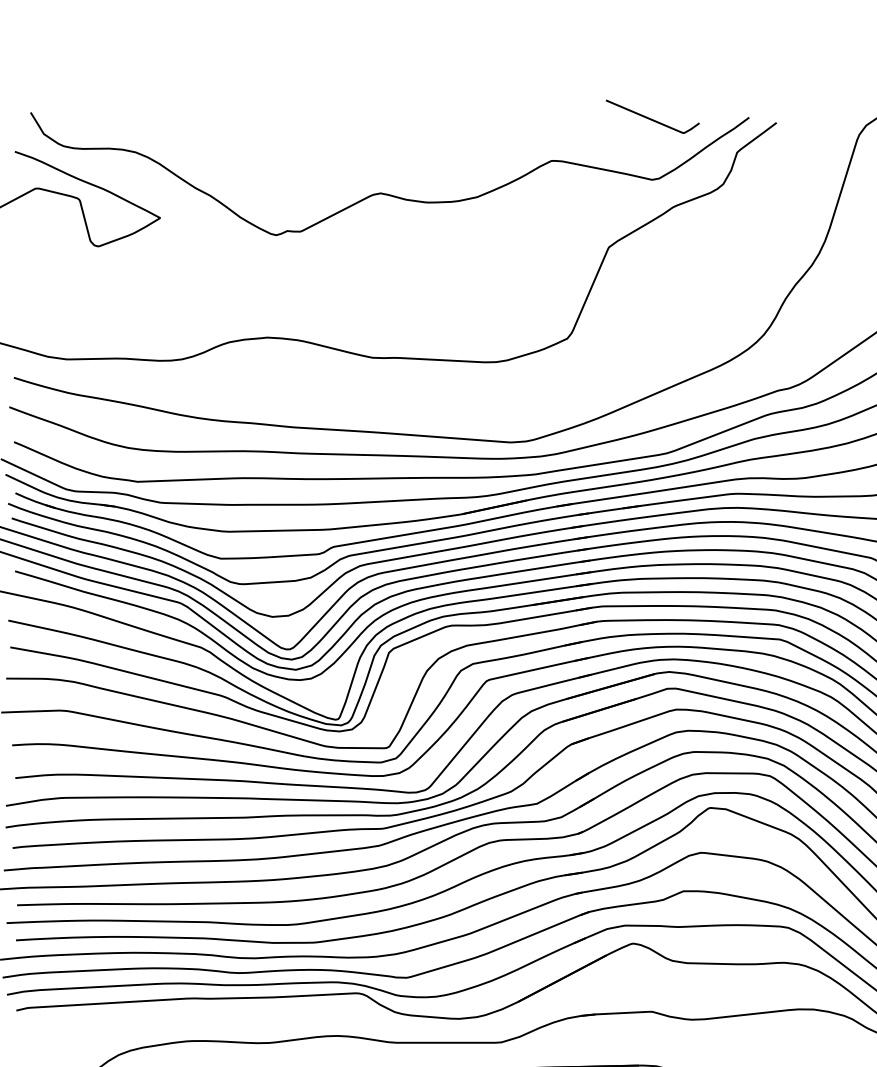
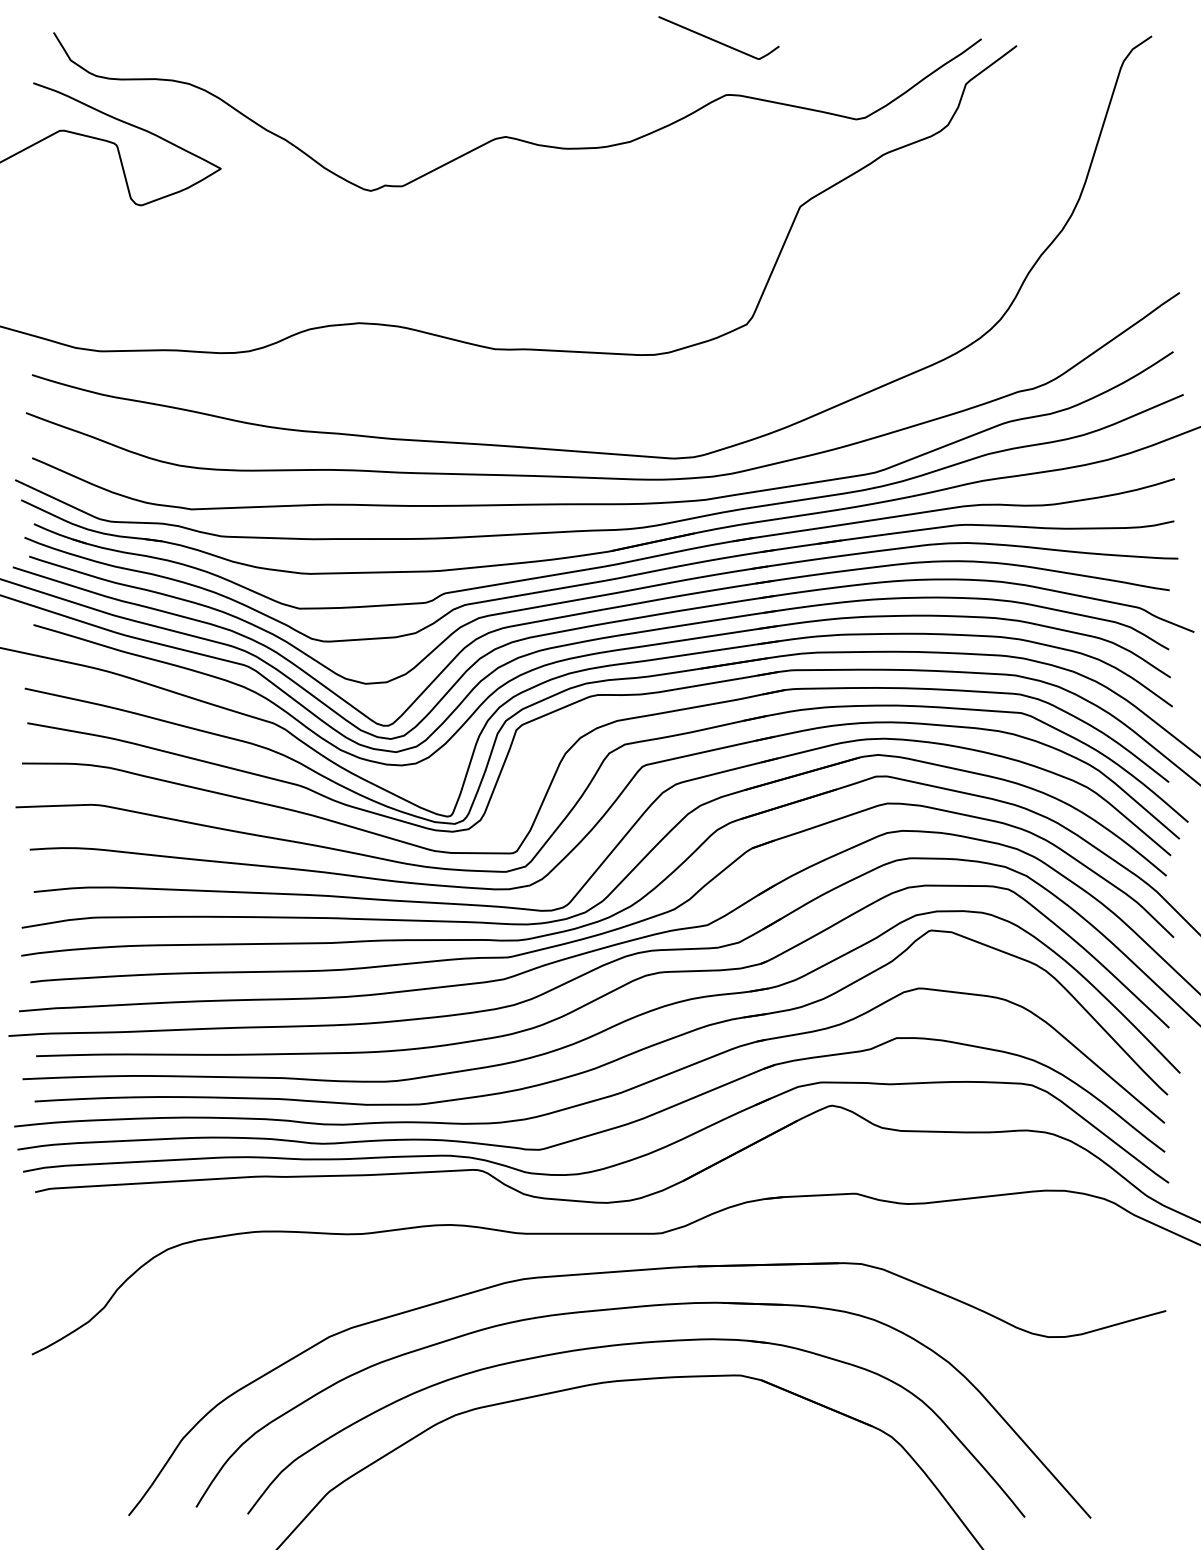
curve: (651, 118) -> (717, 40), moved

